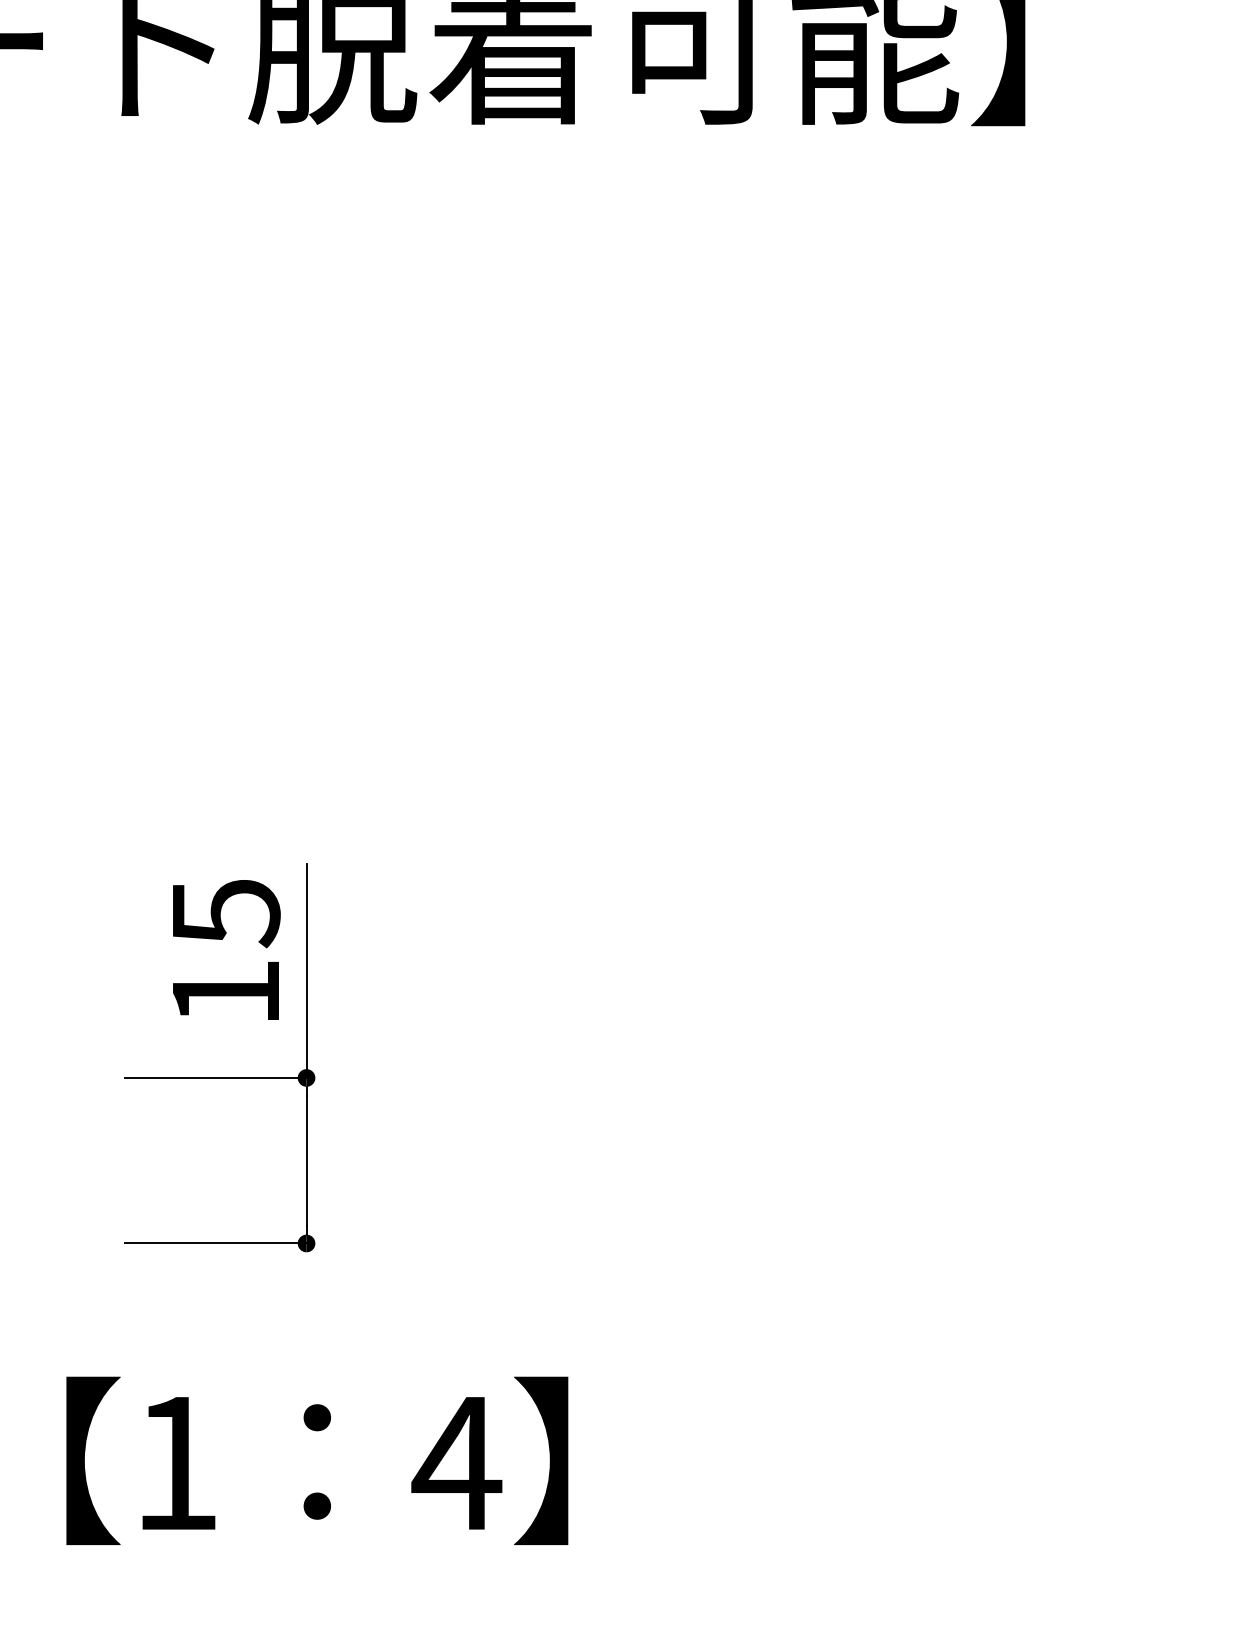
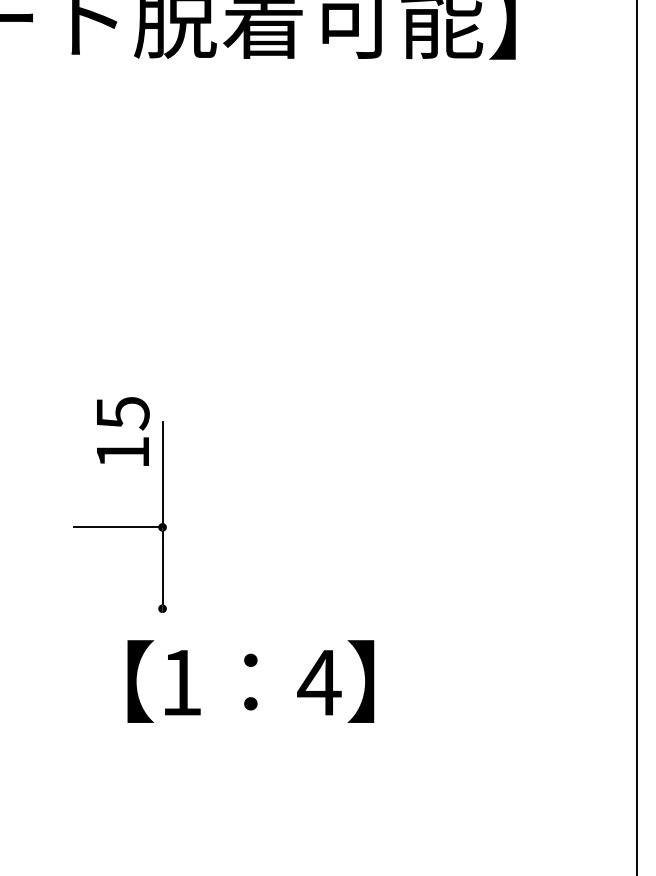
text: (227, 949) -> (123, 431), moved
line: (214, 1243) -> (117, 608), removed
text: (316, 1460) -> (250, 681), moved

